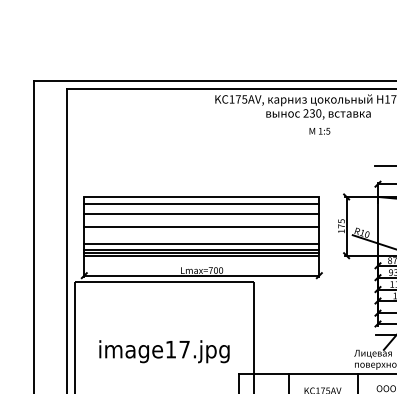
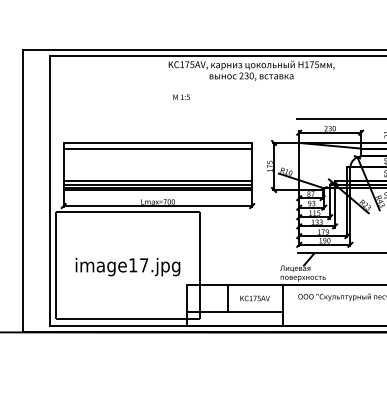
text: (319, 130) -> (181, 96), moved
line: (201, 213) -> (157, 156), removed
line: (201, 227) -> (157, 167), removed

